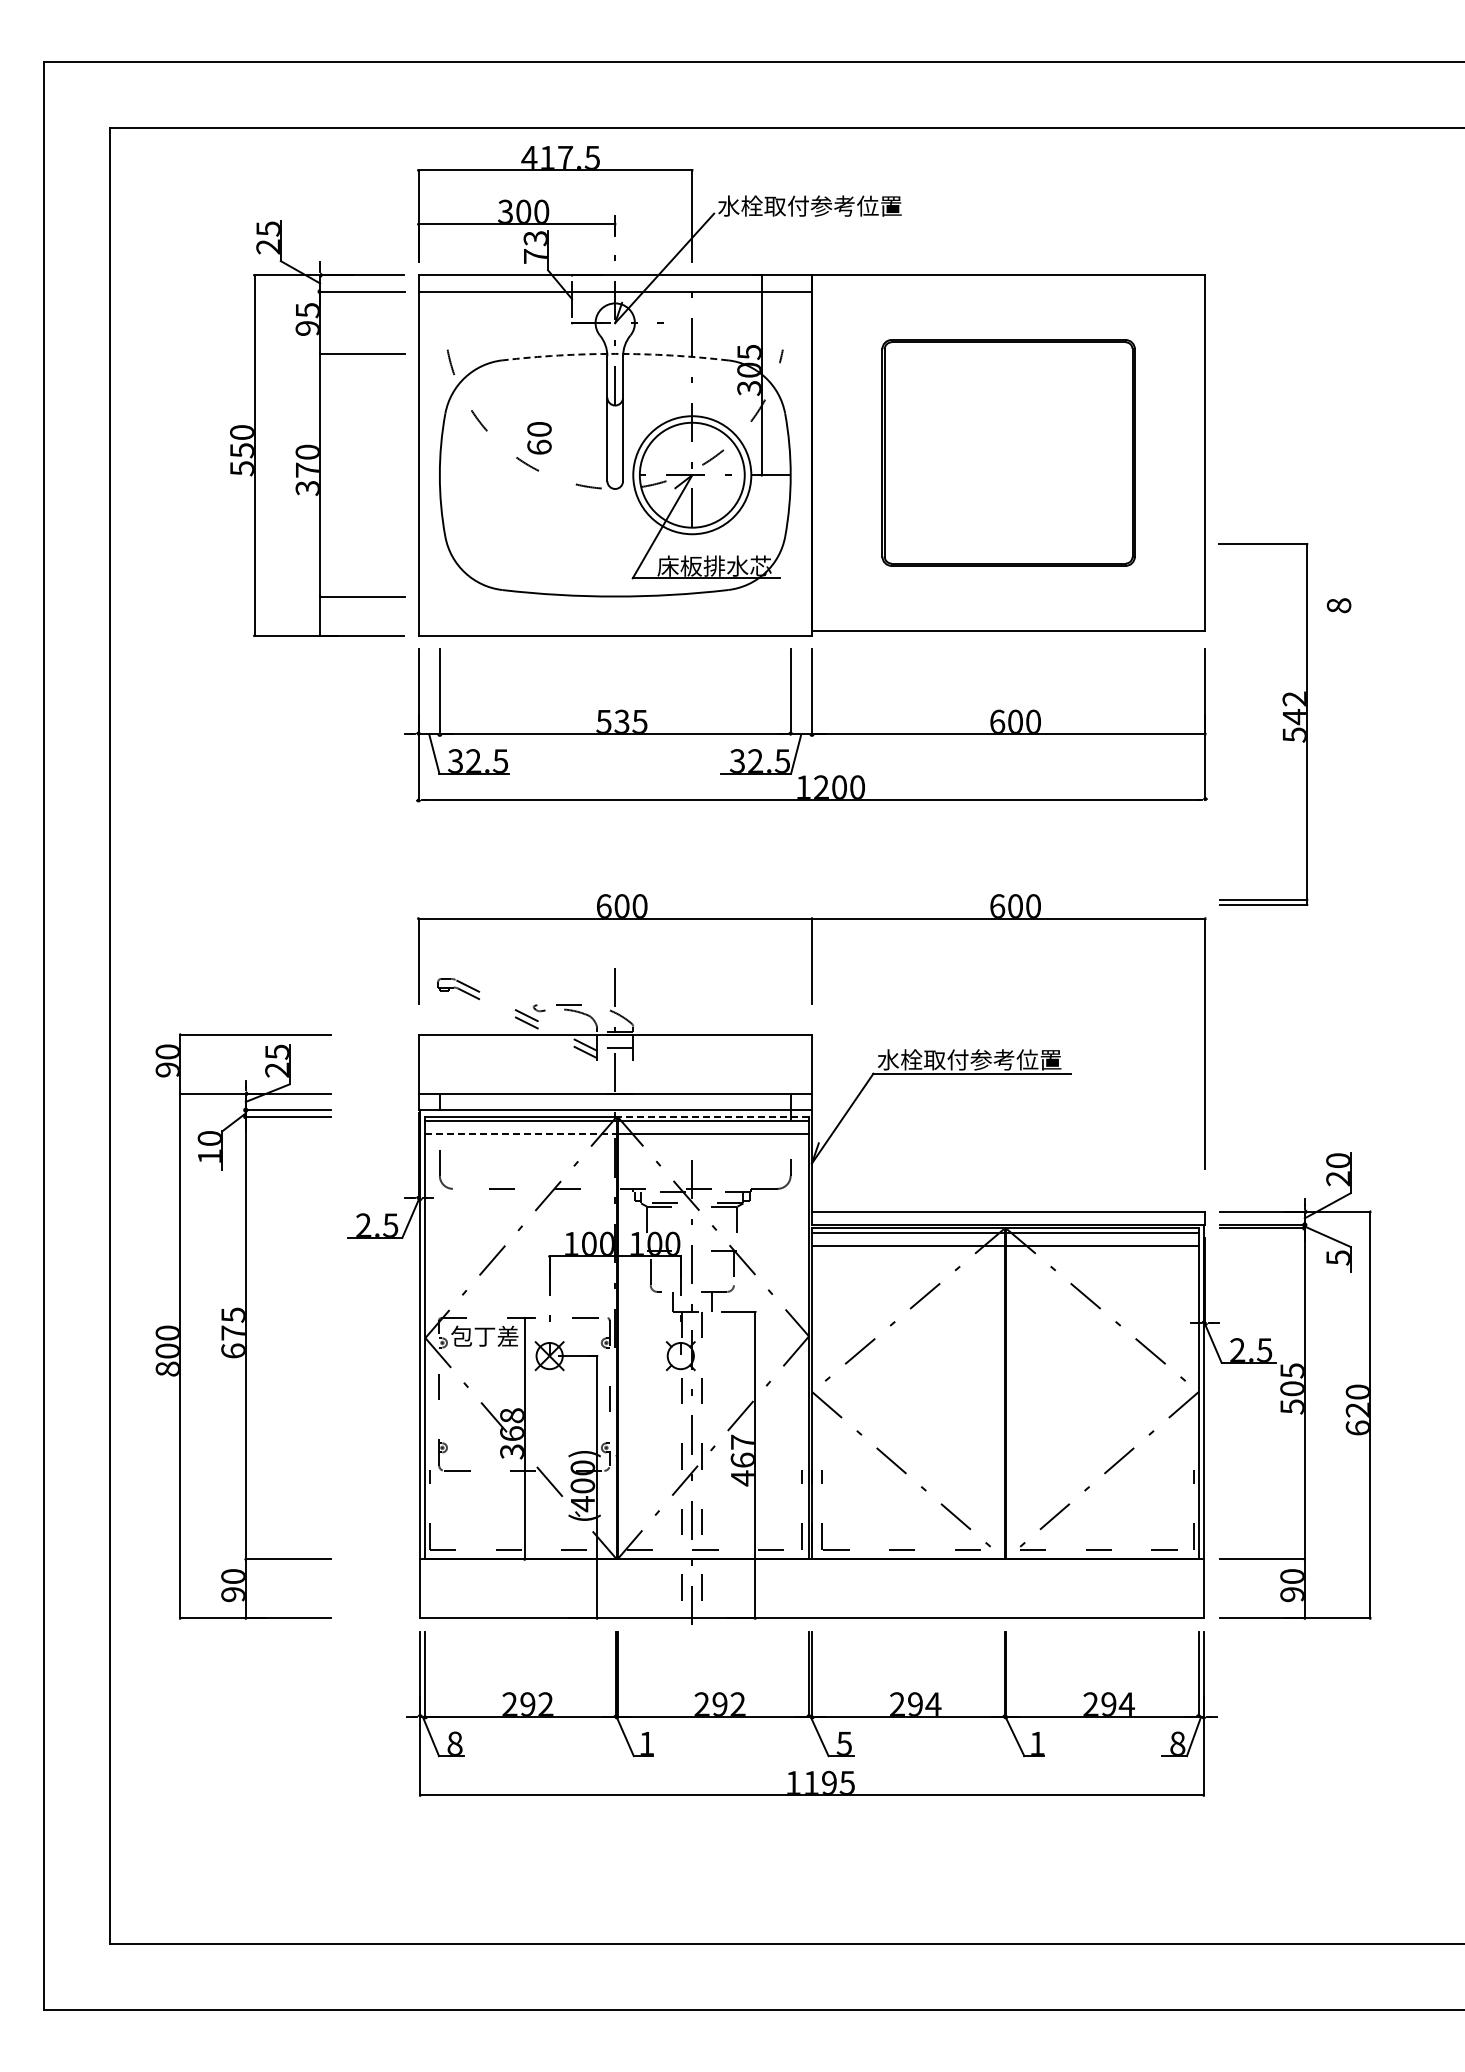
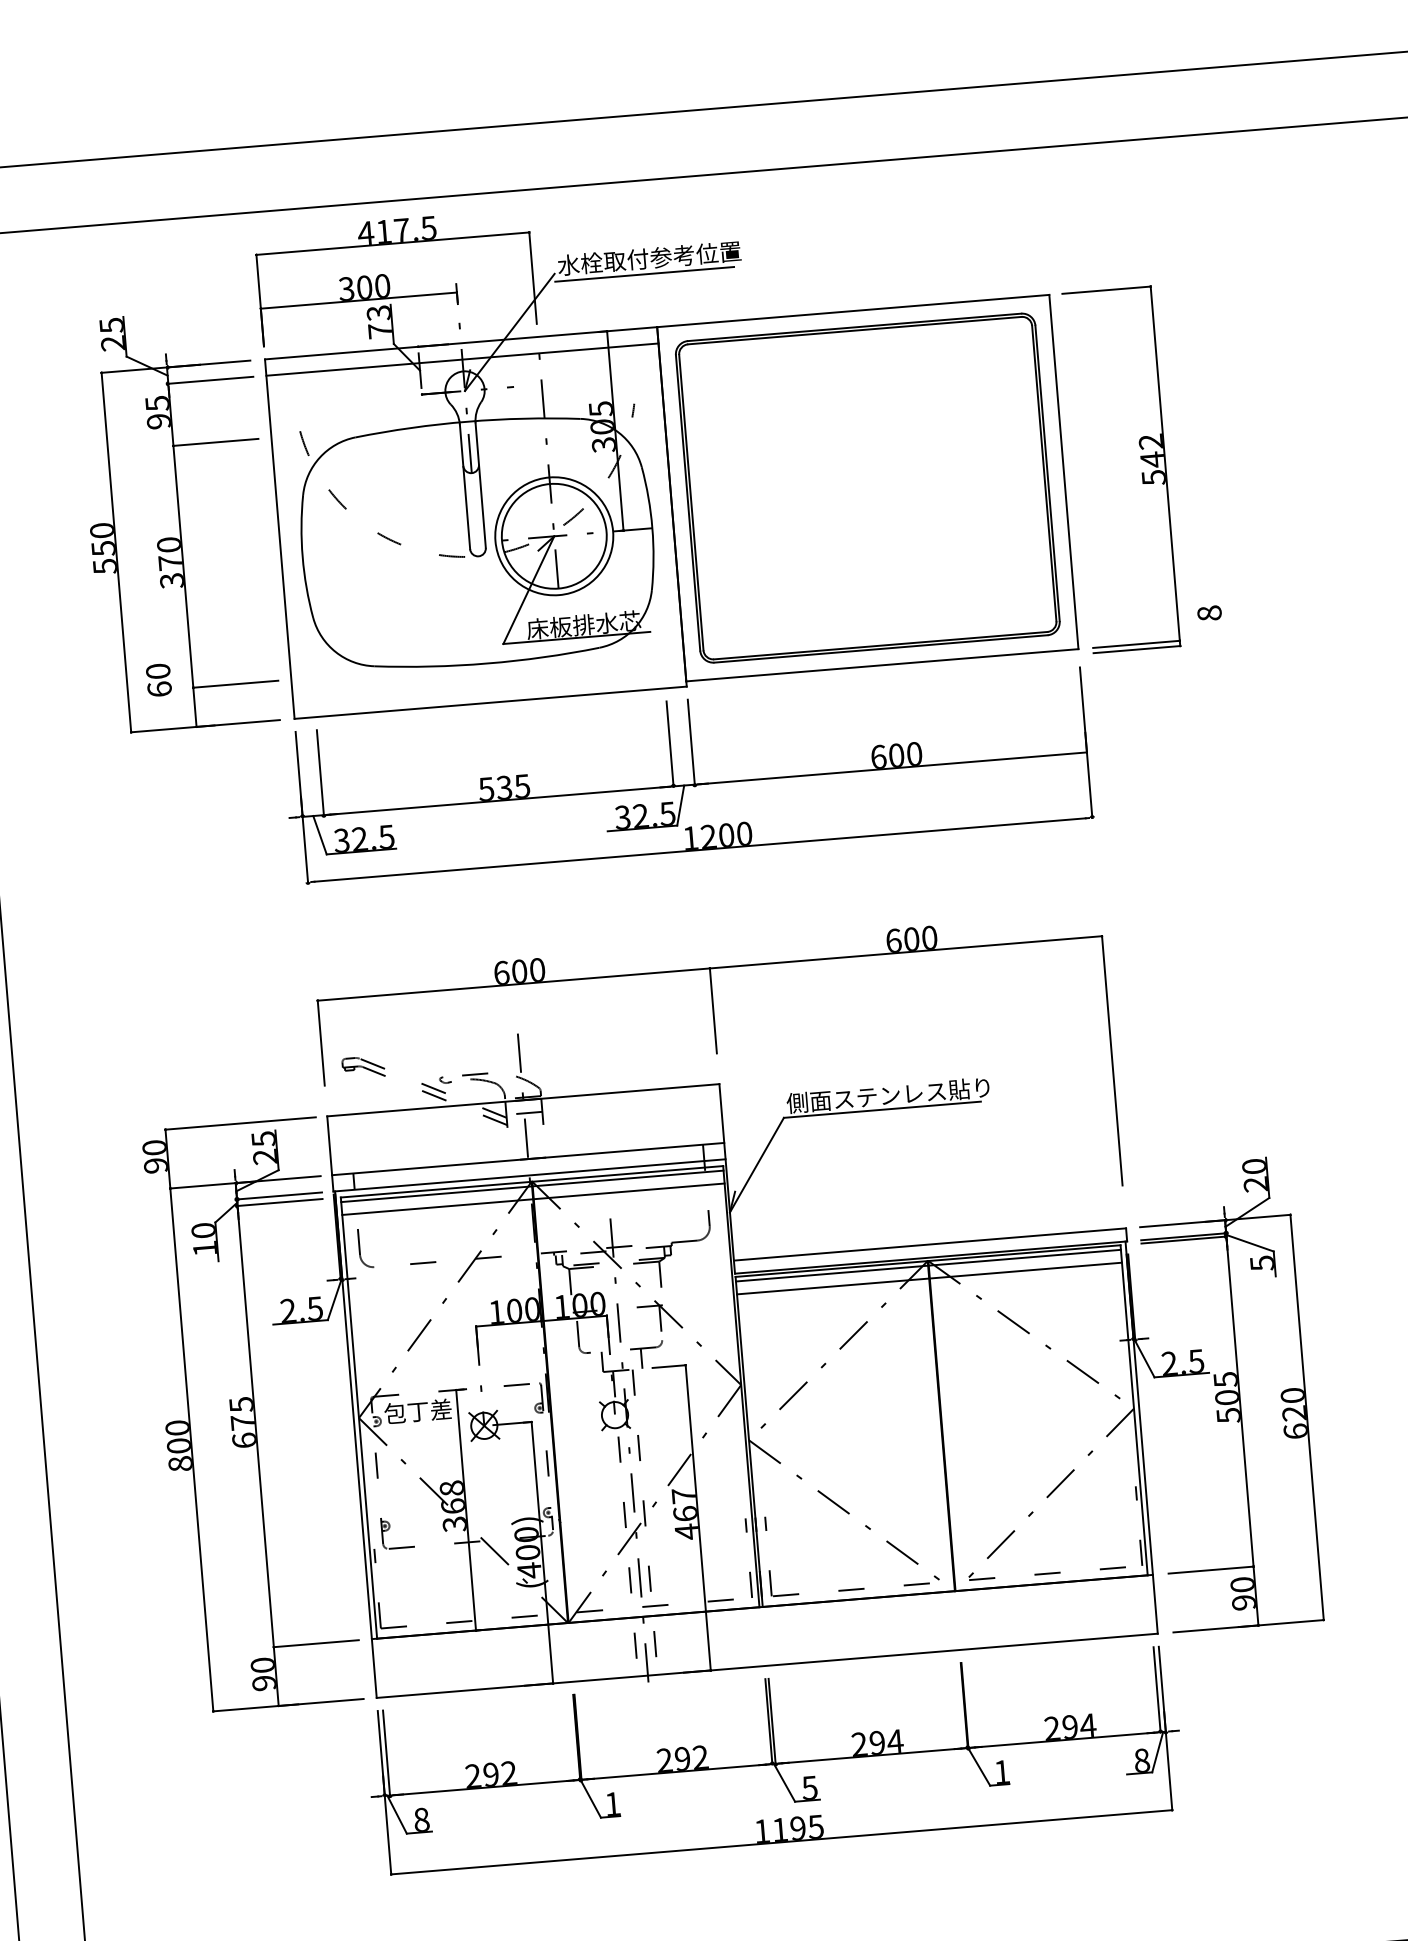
line: (803, 221) -> (644, 274), added
arc: (615, 353) -> (467, 421), dashed -> solid
text: (539, 438) -> (158, 680), moved
part: (1008, 452) -> (867, 487), size x1.43
part: (1283, 728) -> (1142, 472), moved
text: (978, 1059) -> (887, 1095), 水栓取付参考位置 -> 側面ステンレス貼り
line: (713, 1116) -> (627, 1173), dashed -> solid
line: (521, 1134) -> (438, 1207), dashed -> solid
part: (243, 1326) -> (252, 1415), moved

